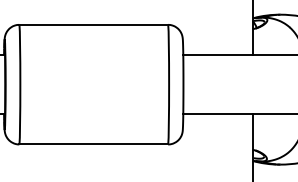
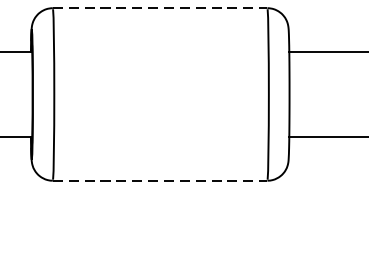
line: (94, 24) -> (161, 7), solid -> dashed
line: (94, 144) -> (161, 180), solid -> dashed

